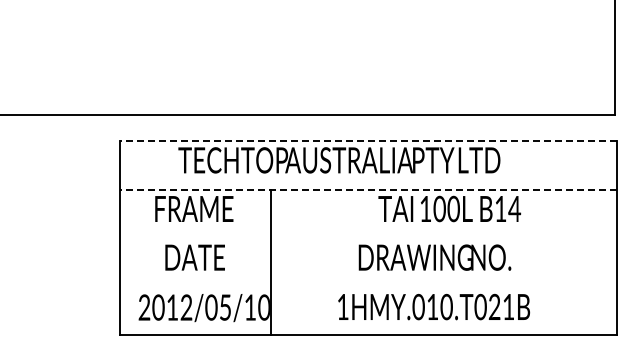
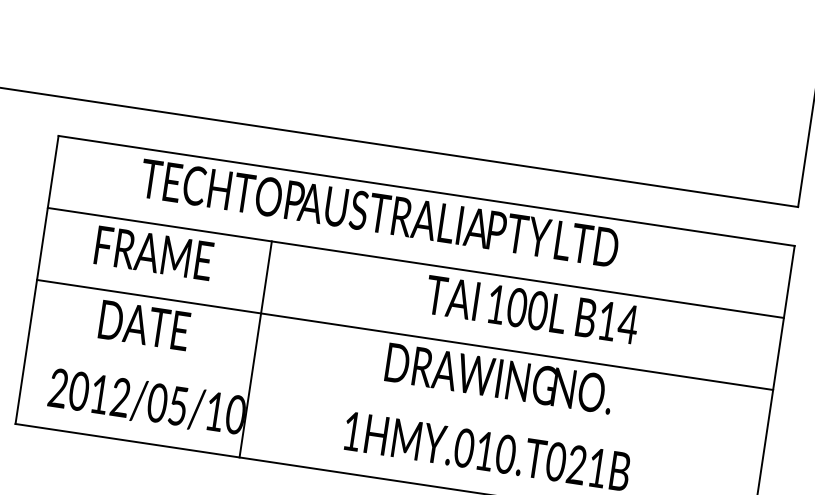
line: (368, 140) -> (427, 190), dashed -> solid
line: (368, 189) -> (416, 262), dashed -> solid
line: (367, 238) -> (403, 335), added

